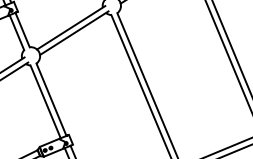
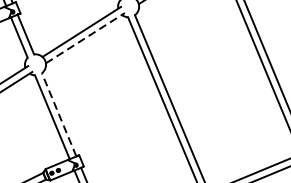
line: (74, 33) -> (85, 38), solid -> dashed
line: (51, 99) -> (59, 114), solid -> dashed

